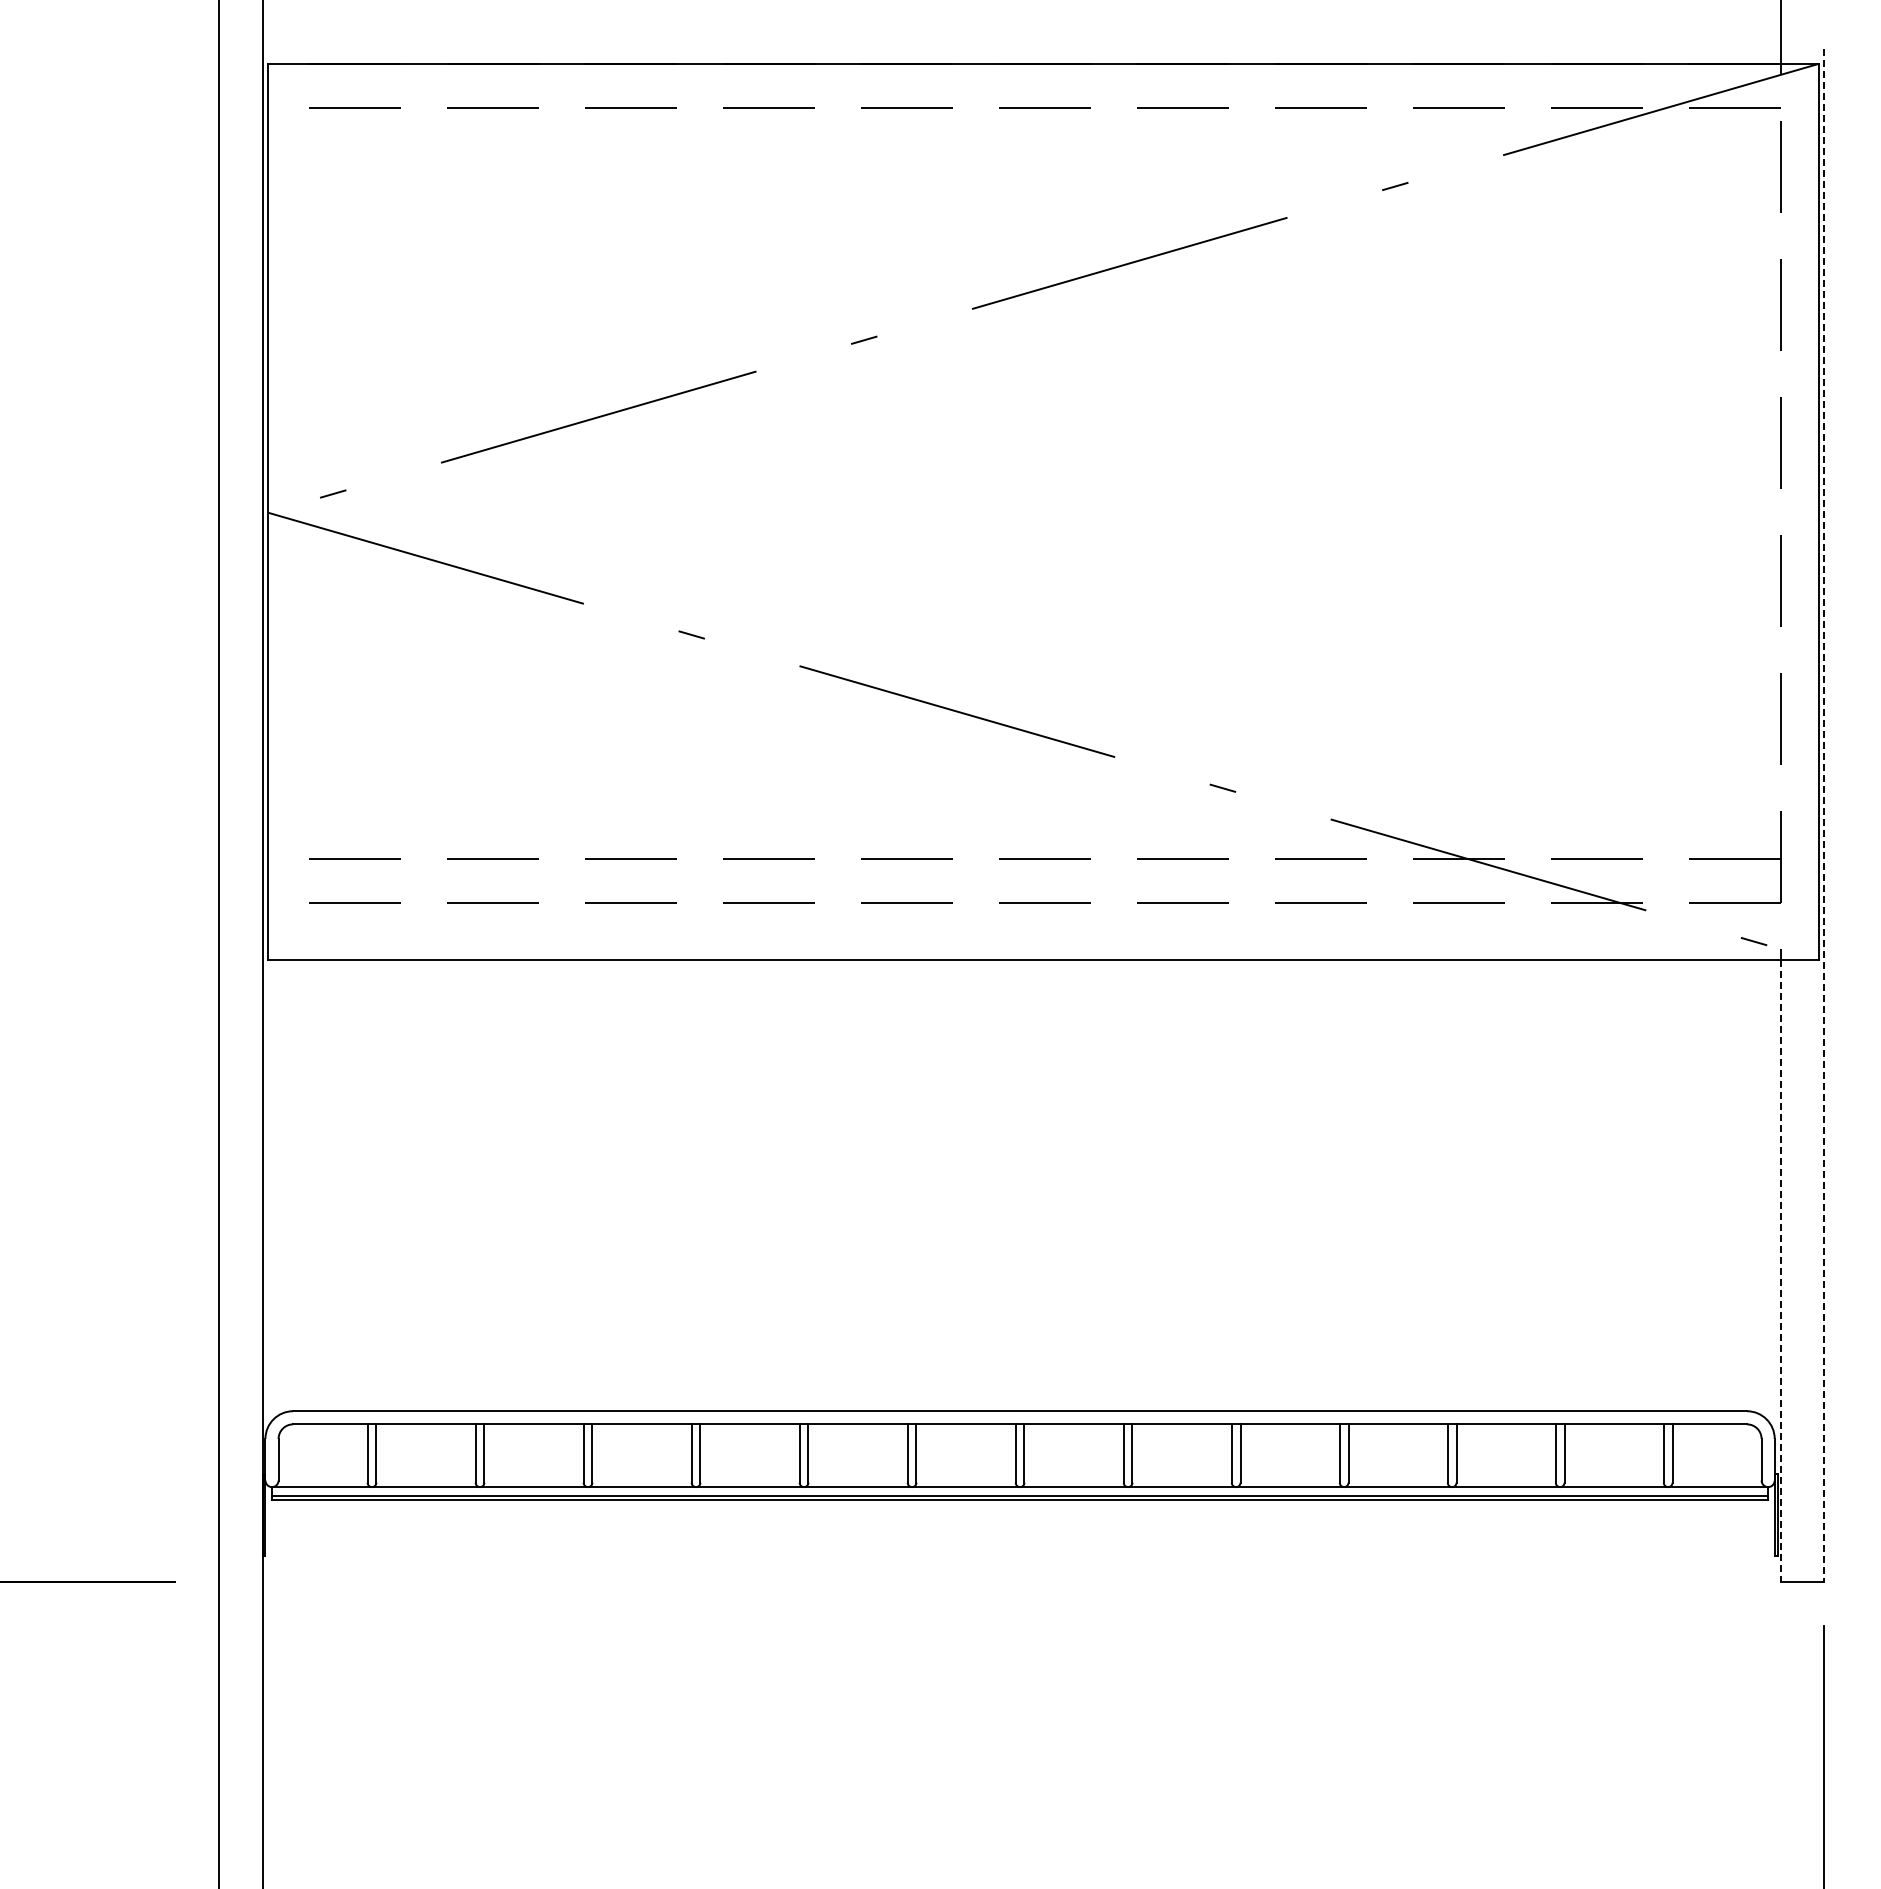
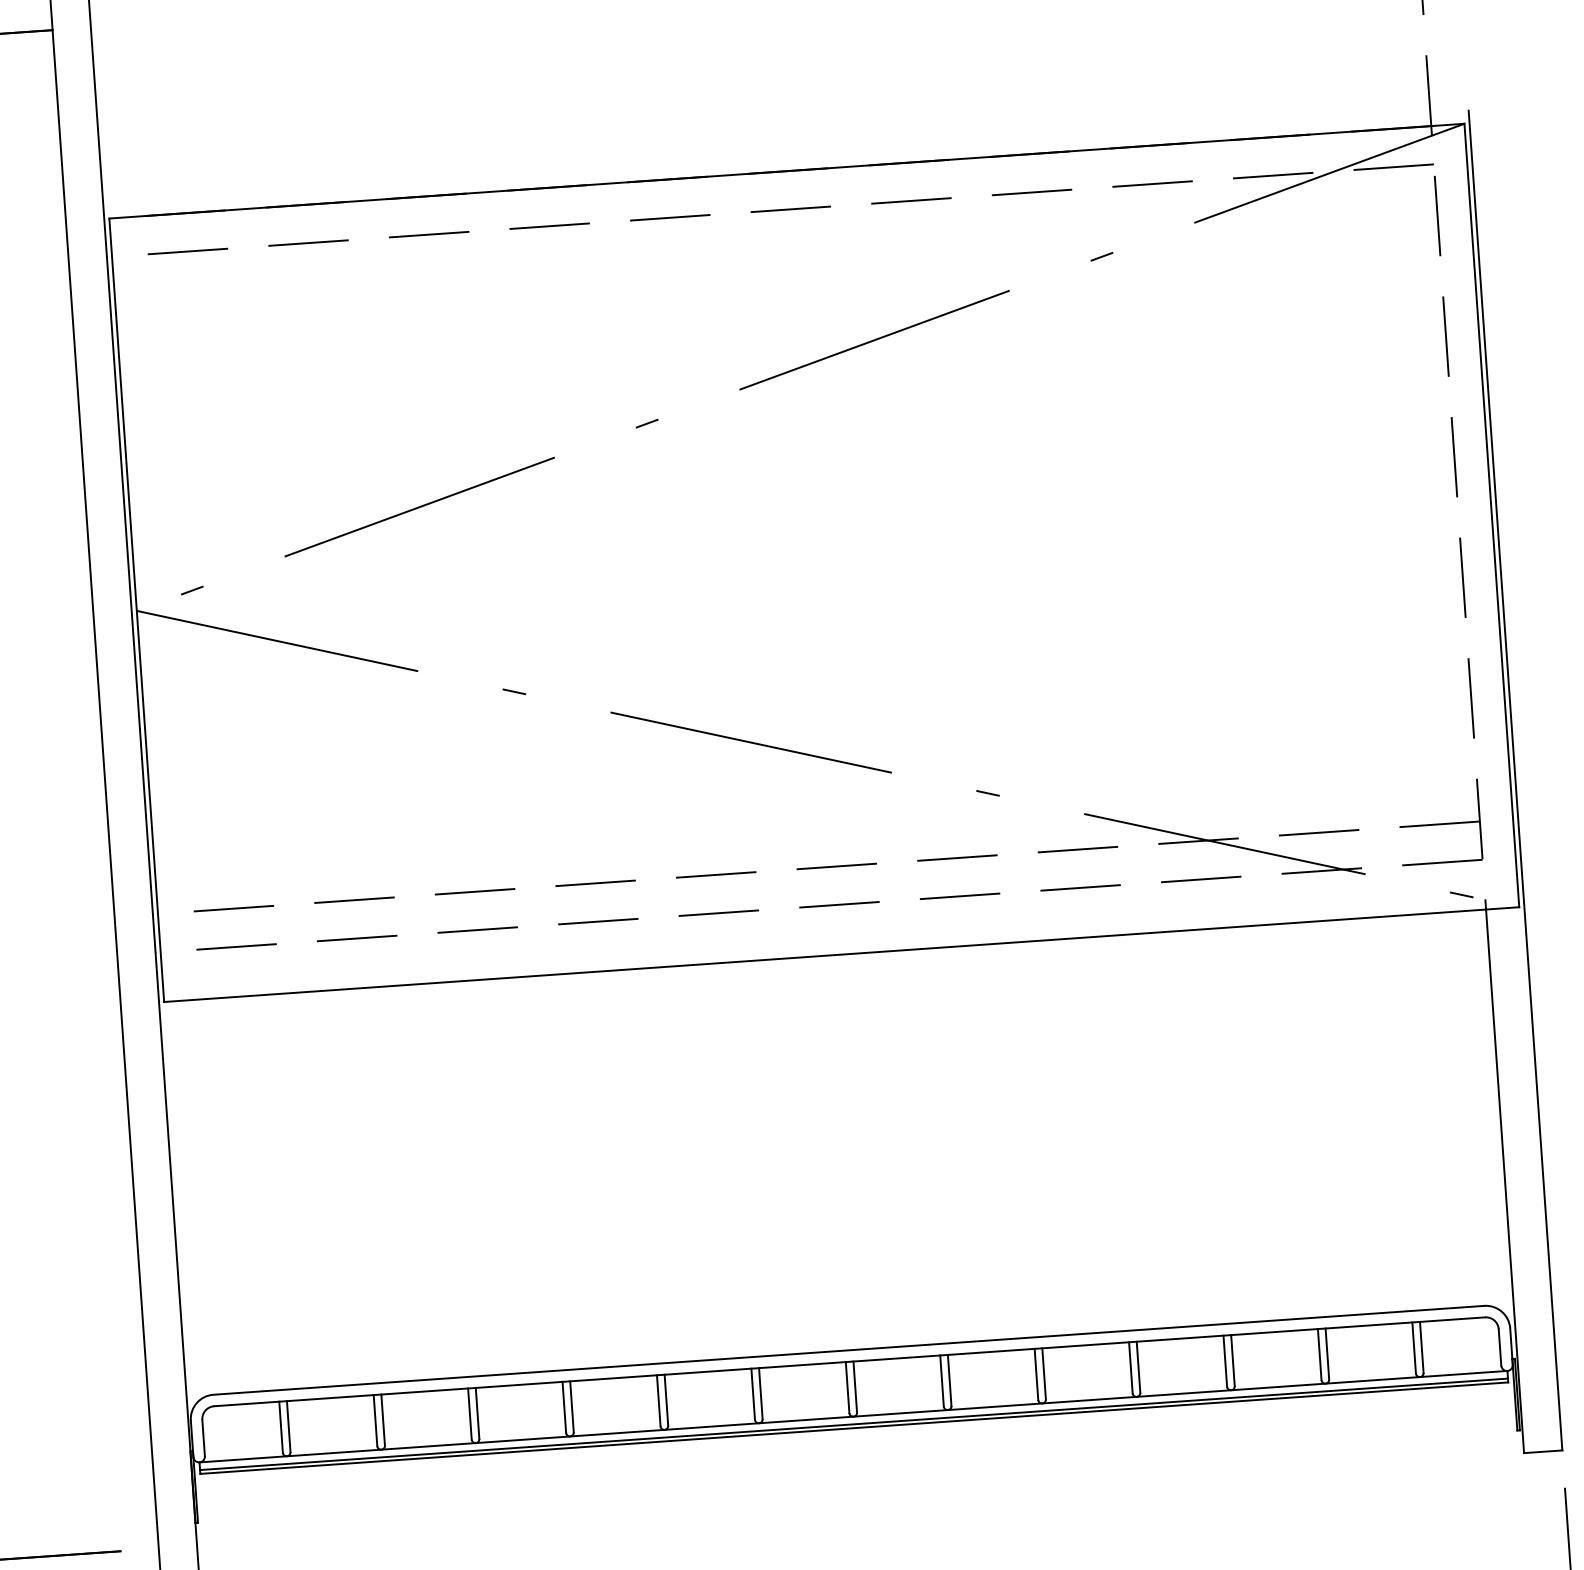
line: (1824, 816) -> (1515, 781), dashed -> solid
line: (1780, 1271) -> (1505, 1181), dashed -> solid

